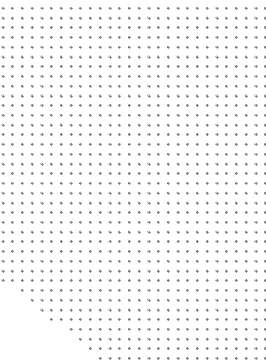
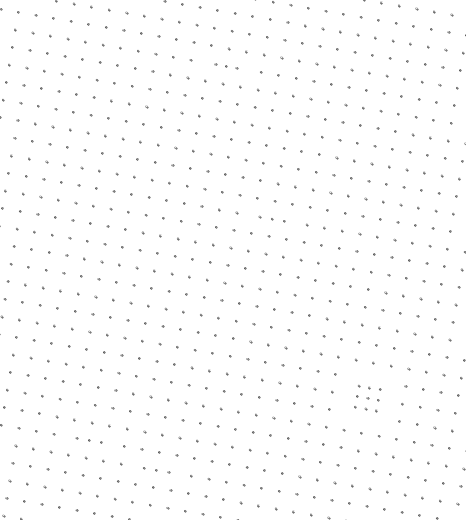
part: (109, 37) -> (225, 66), size x0.6
part: (148, 115) -> (271, 219), size x0.7
part: (216, 202) -> (367, 397), size x0.6
part: (70, 251) -> (88, 440), size x0.7
part: (109, 261) -> (155, 470), size x0.7

